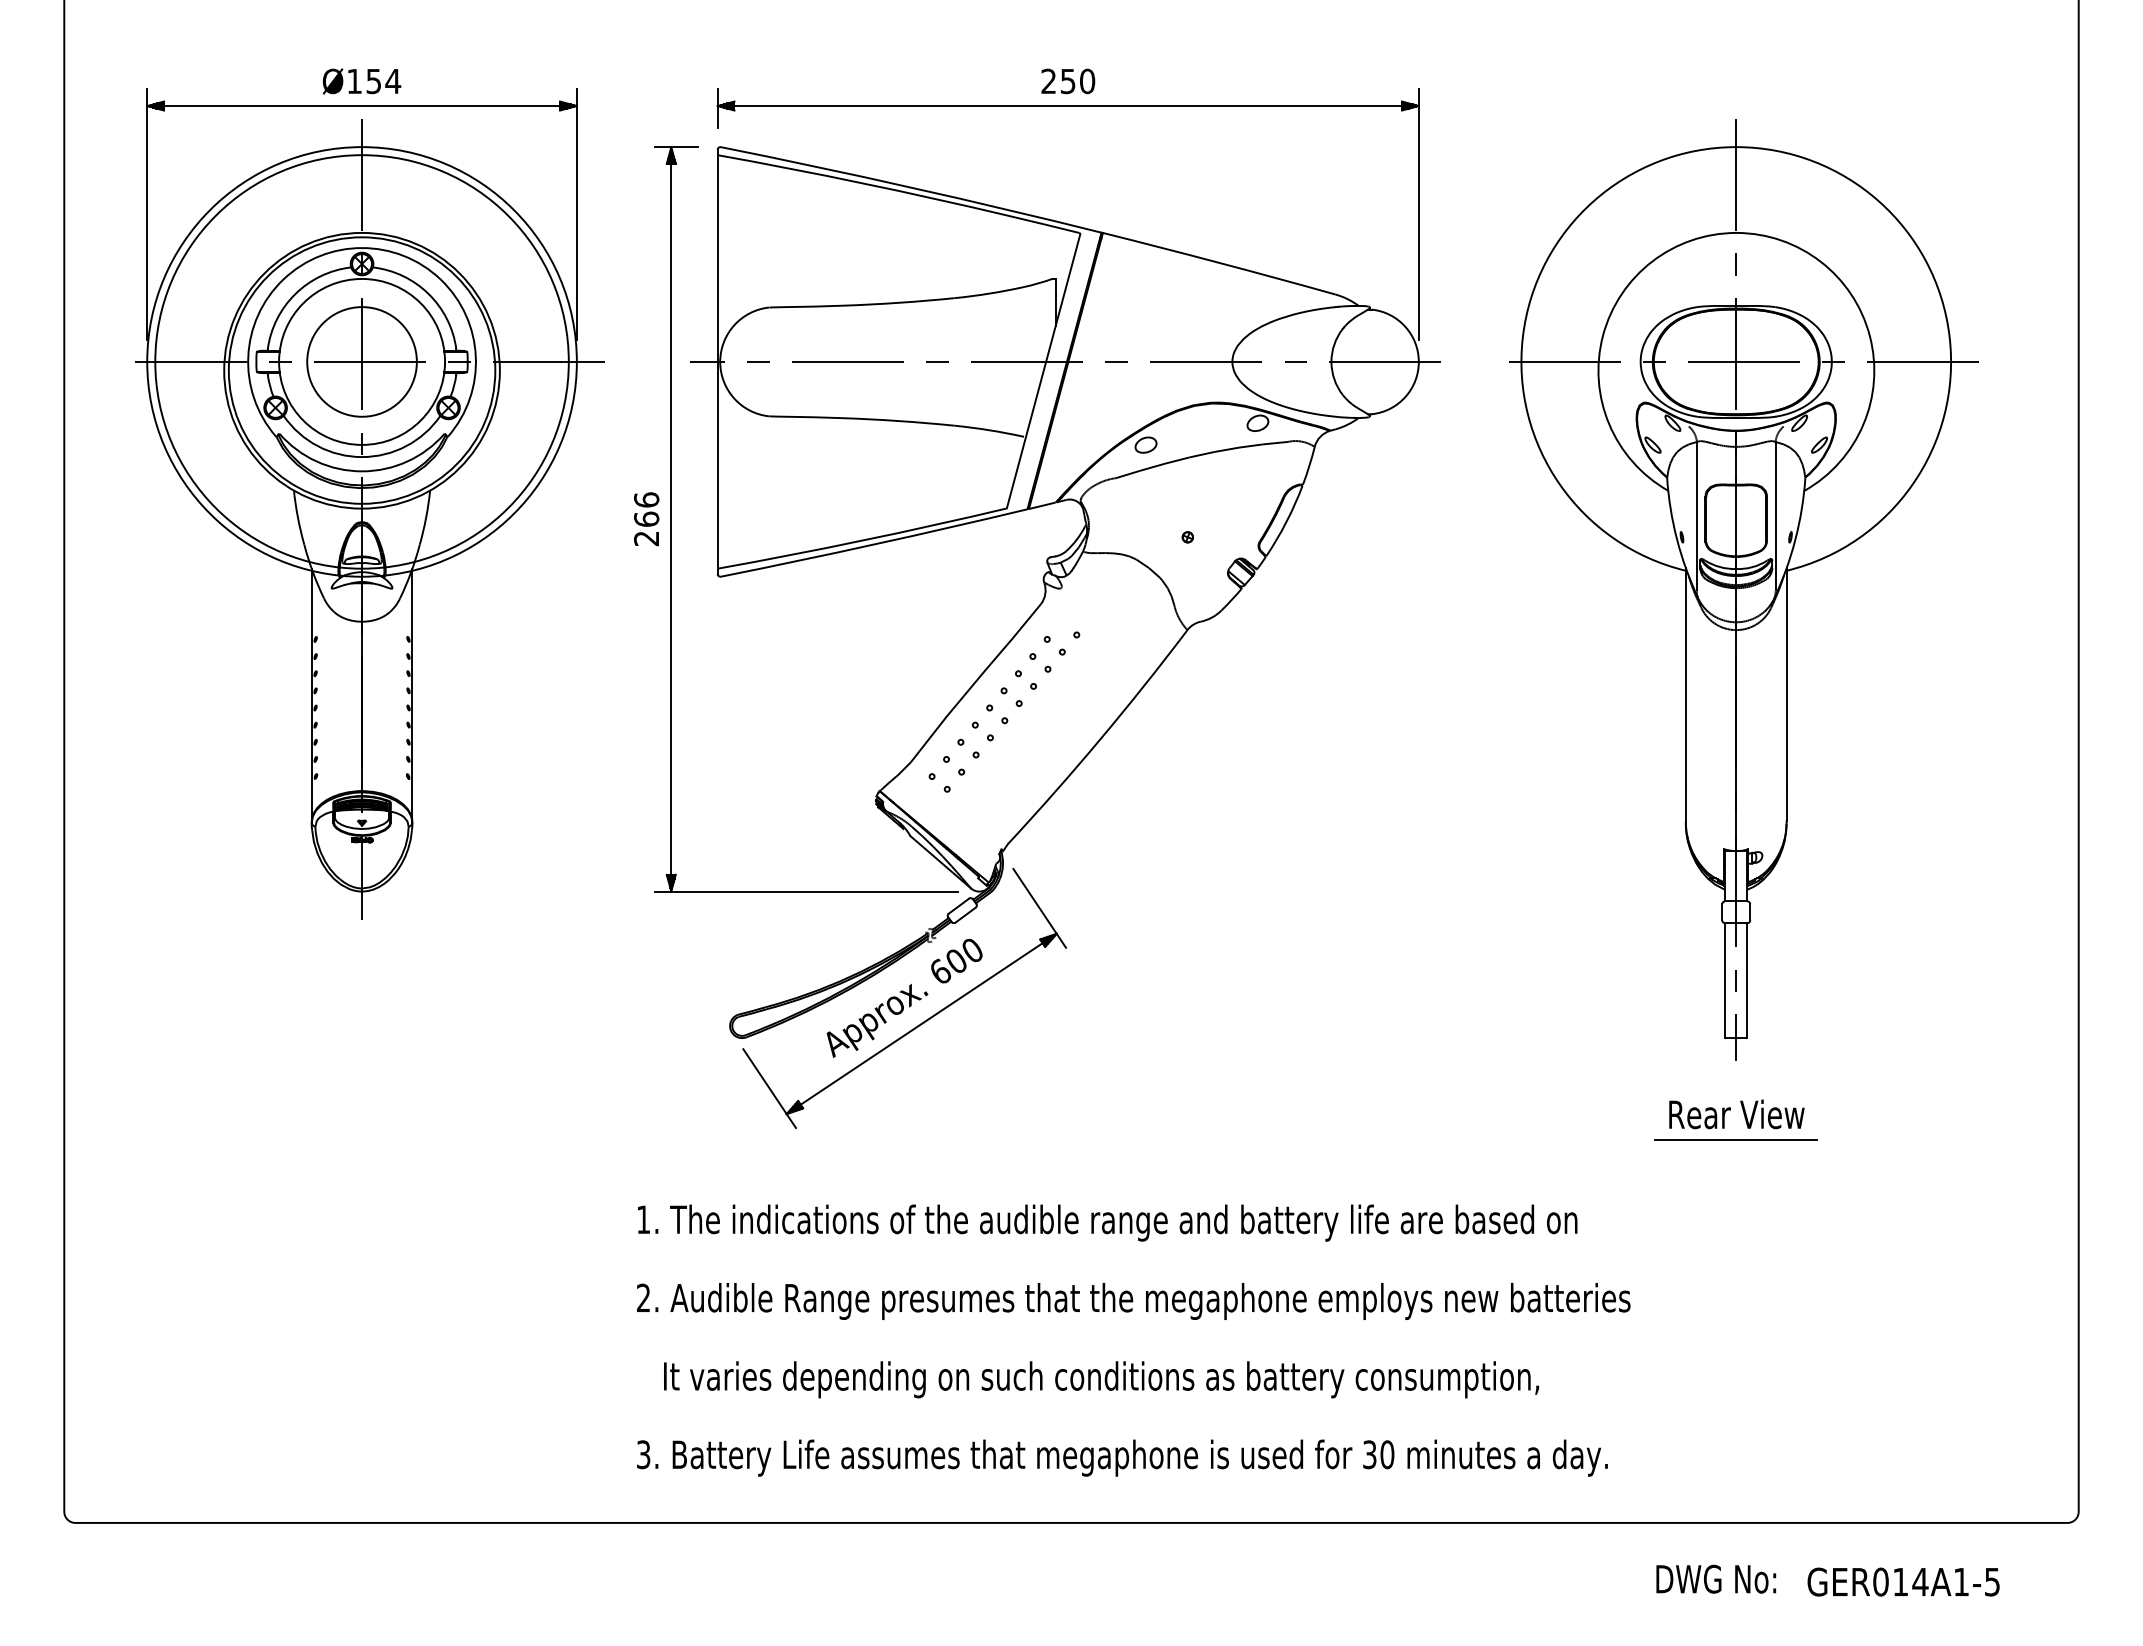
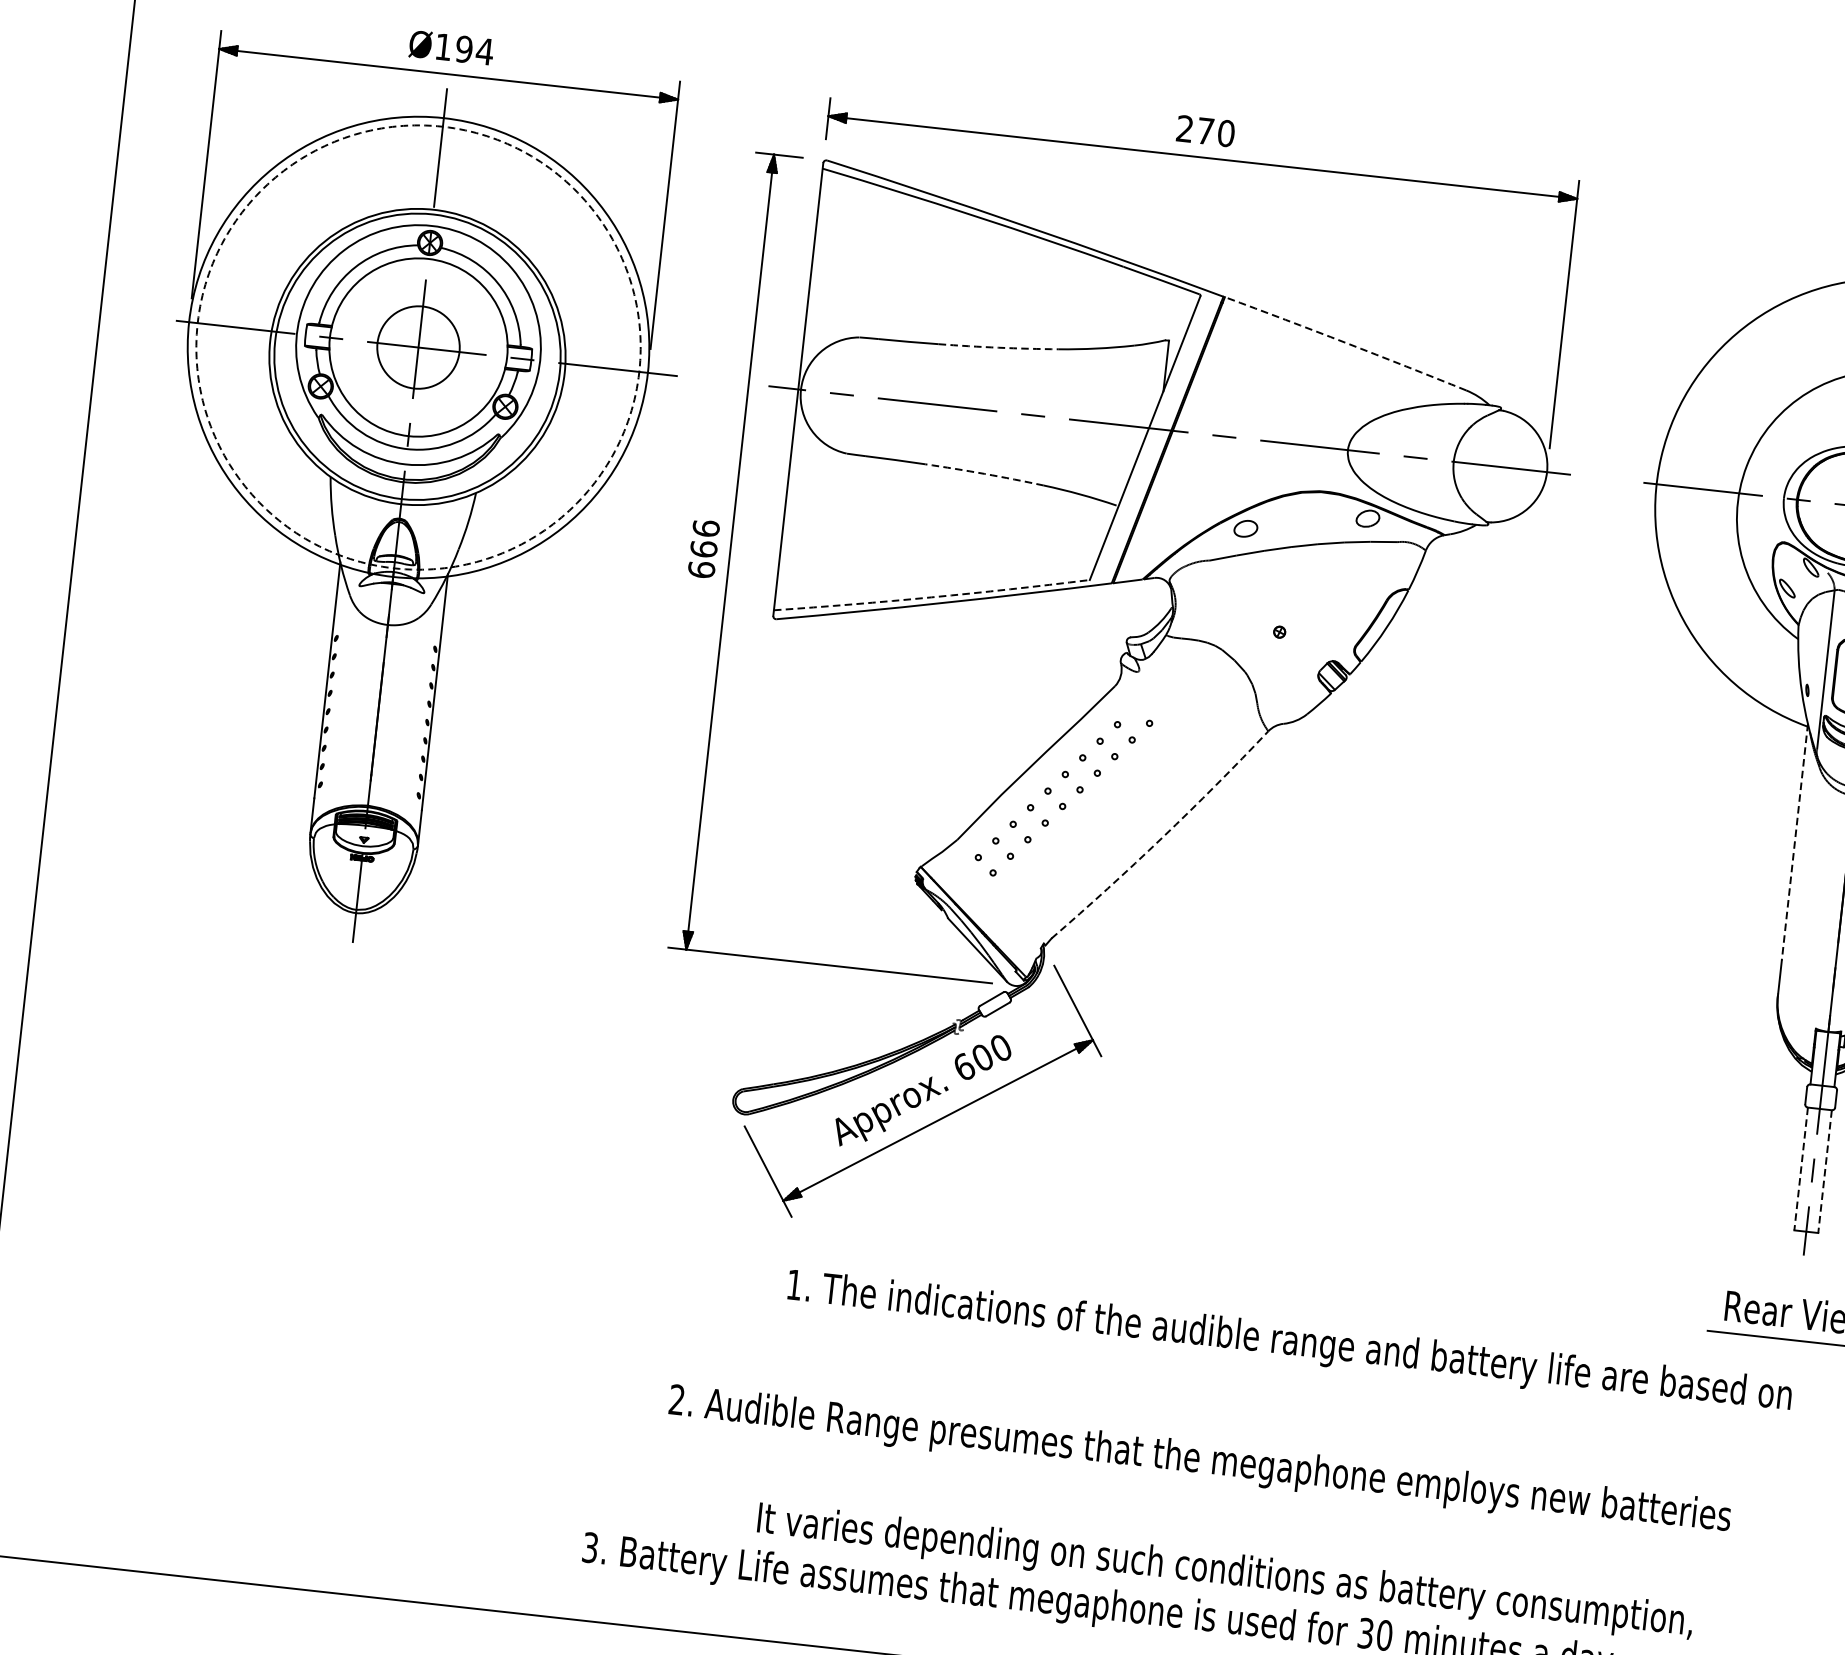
text: (373, 80) -> (463, 48), Ø154 -> Ø194
text: (1068, 81) -> (1206, 131), 250 -> 270
arc: (1219, 262) -> (1345, 342), solid -> dashed
arc: (898, 302) -> (998, 347), solid -> dashed
circle: (361, 361) -> (417, 347), size x0.7
circle: (361, 361) -> (417, 347), solid -> dashed
arc: (898, 421) -> (984, 474), solid -> dashed
text: (646, 538) -> (701, 569), 266 -> 666
arc: (862, 540) -> (931, 597), solid -> dashed
line: (1685, 678) -> (1794, 841), solid -> dashed
arc: (1100, 739) -> (1162, 837), solid -> dashed
line: (1725, 981) -> (1801, 1169), solid -> dashed
line: (1747, 981) -> (1825, 1172), solid -> dashed
text: (1107, 1222) -> (1289, 1342), moved
text: (1133, 1301) -> (1199, 1461), moved
text: (1101, 1379) -> (1225, 1572), moved

